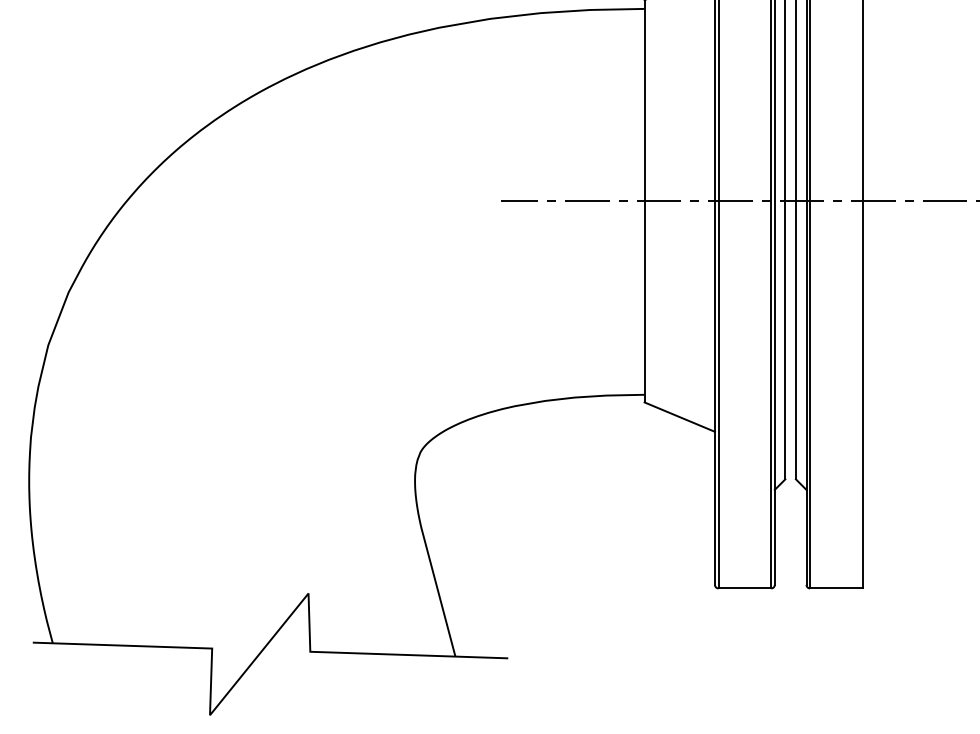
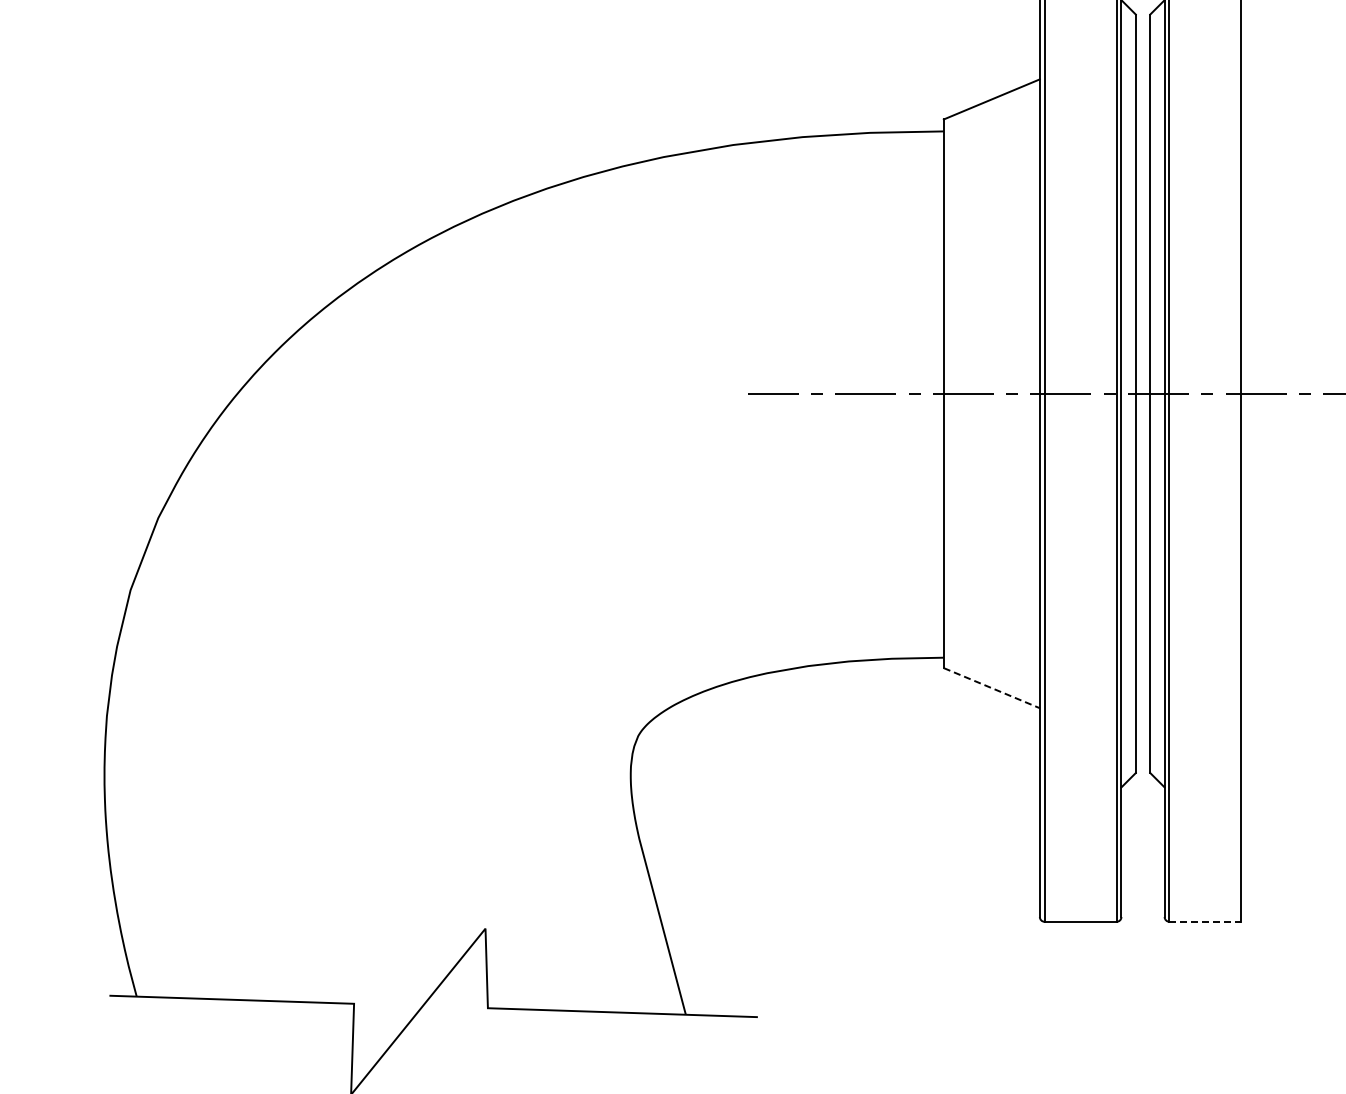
line: (680, 417) -> (992, 688), solid -> dashed
line: (836, 588) -> (1205, 921), solid -> dashed

